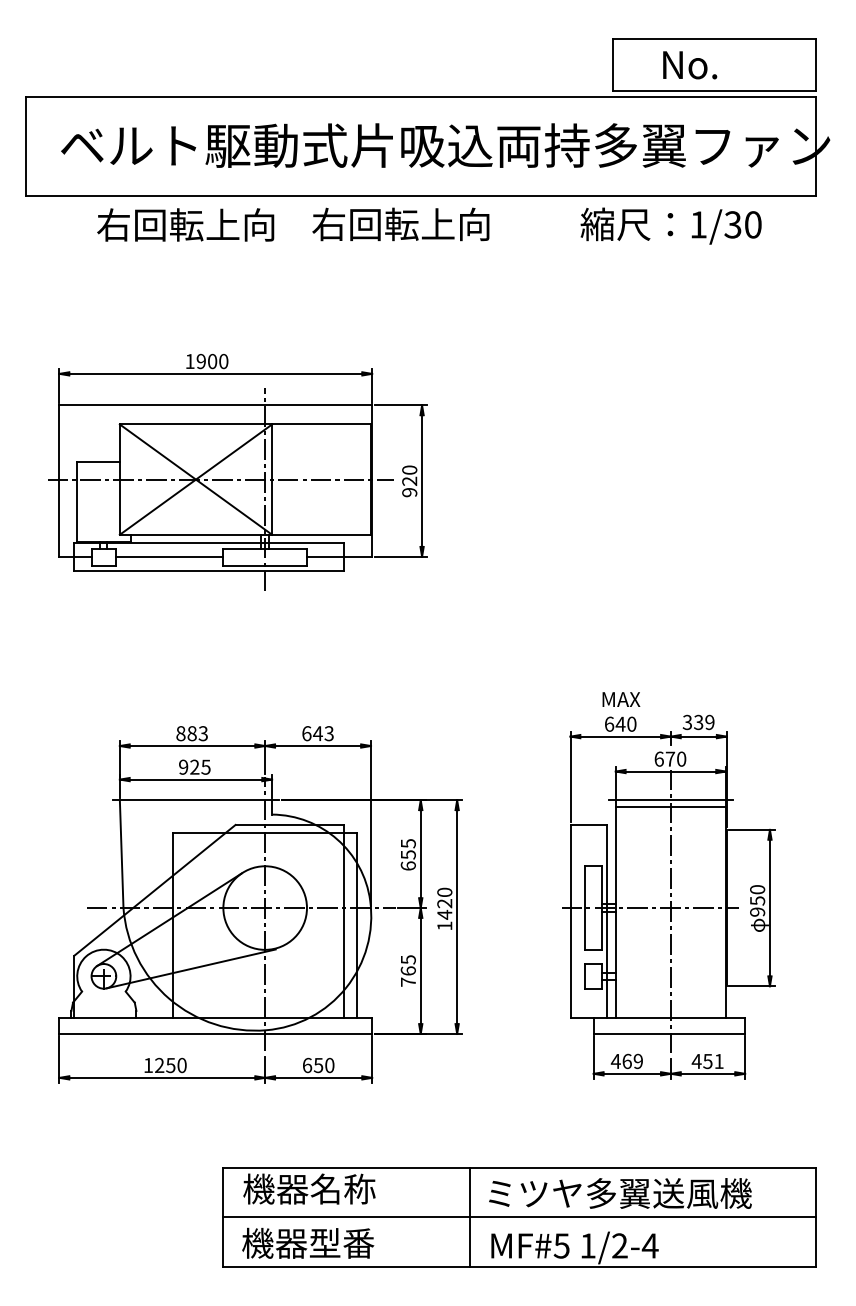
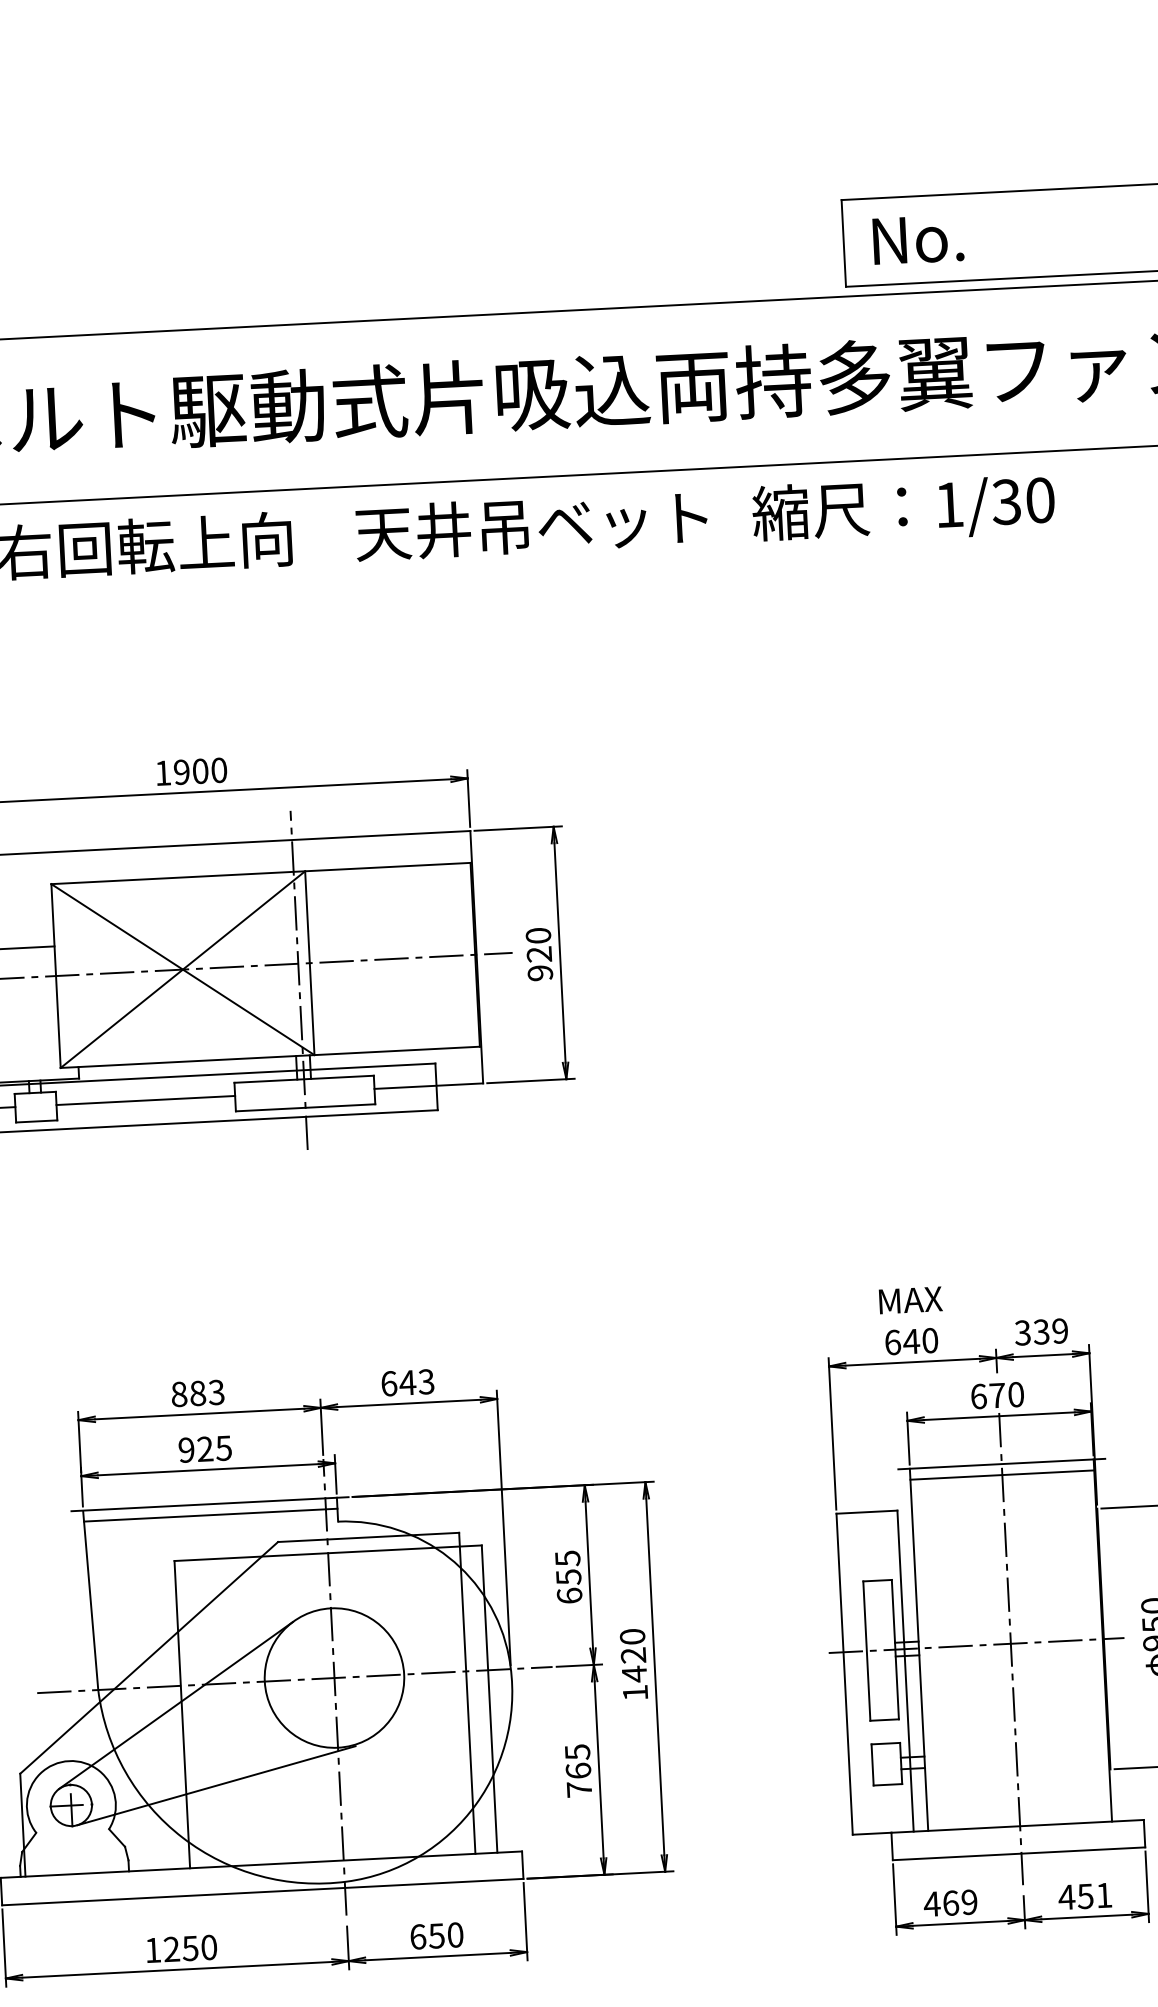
text: (690, 65) -> (919, 240), moved
text: (417, 224) -> (530, 525), 右回転上向 -> 天井吊ベット
text: (670, 225) -> (902, 508), moved
line: (196, 806) -> (211, 1514), added

